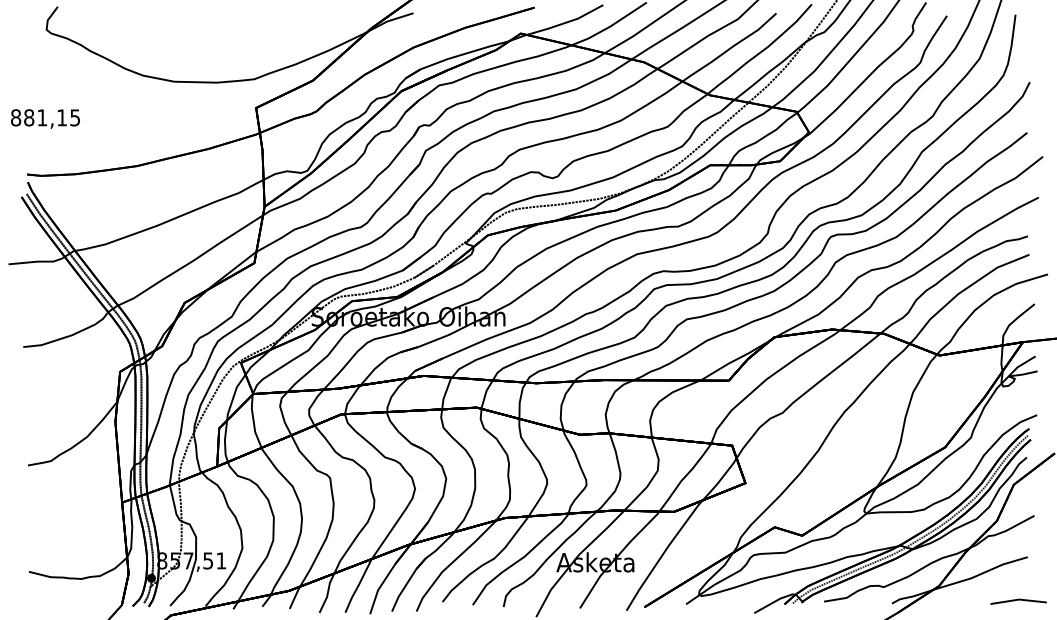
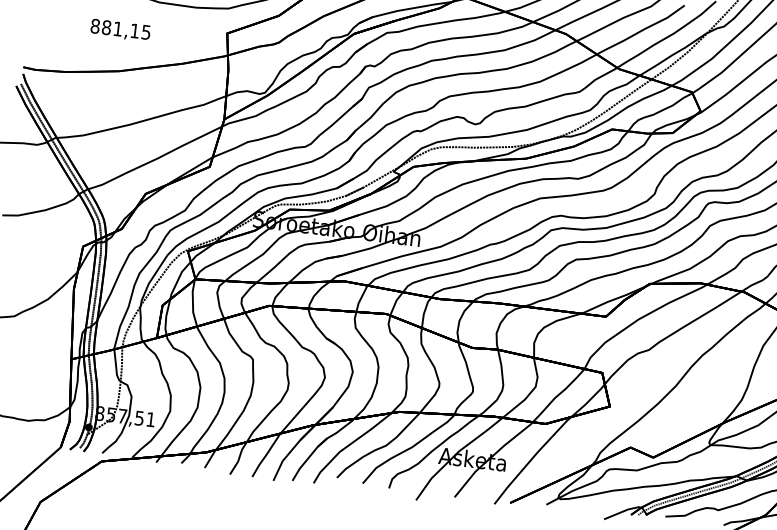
text: (45, 118) -> (120, 29), moved

